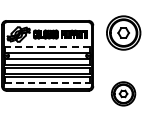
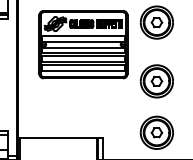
line: (46, 46) -> (82, 35), dashed -> solid
line: (47, 83) -> (83, 71), dashed -> solid
part: (123, 93) -> (156, 81), size x1.43

